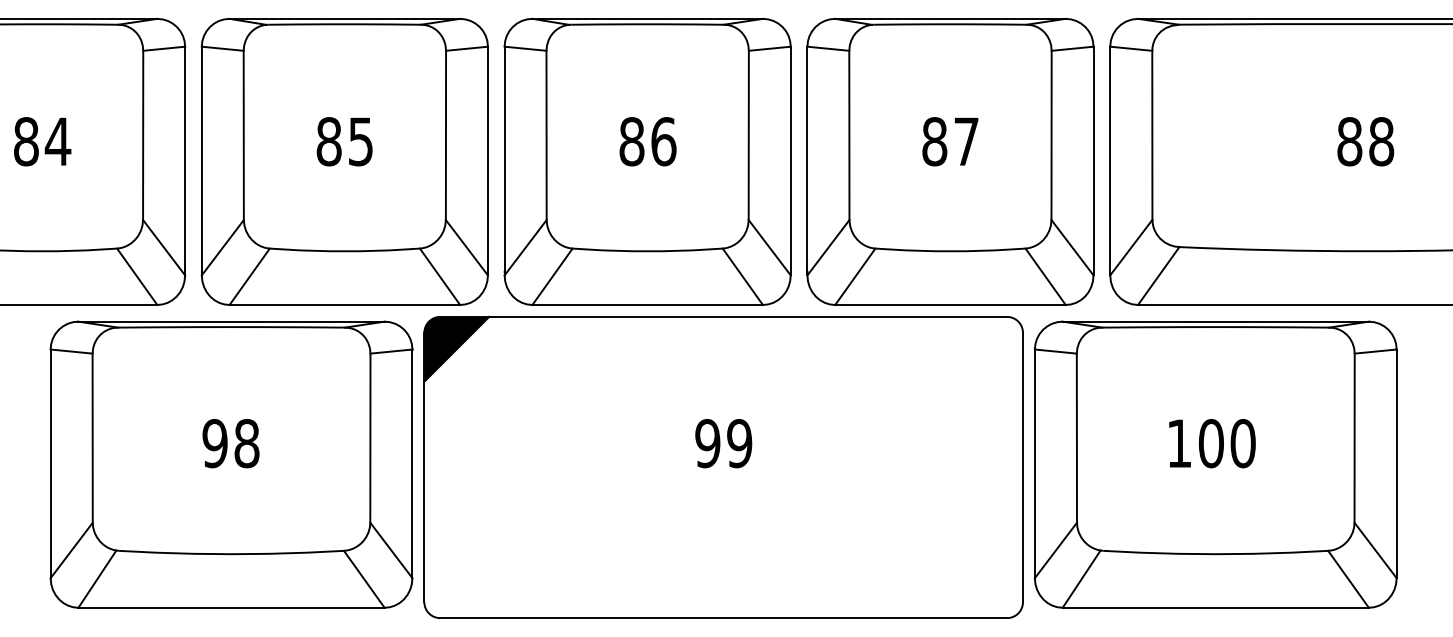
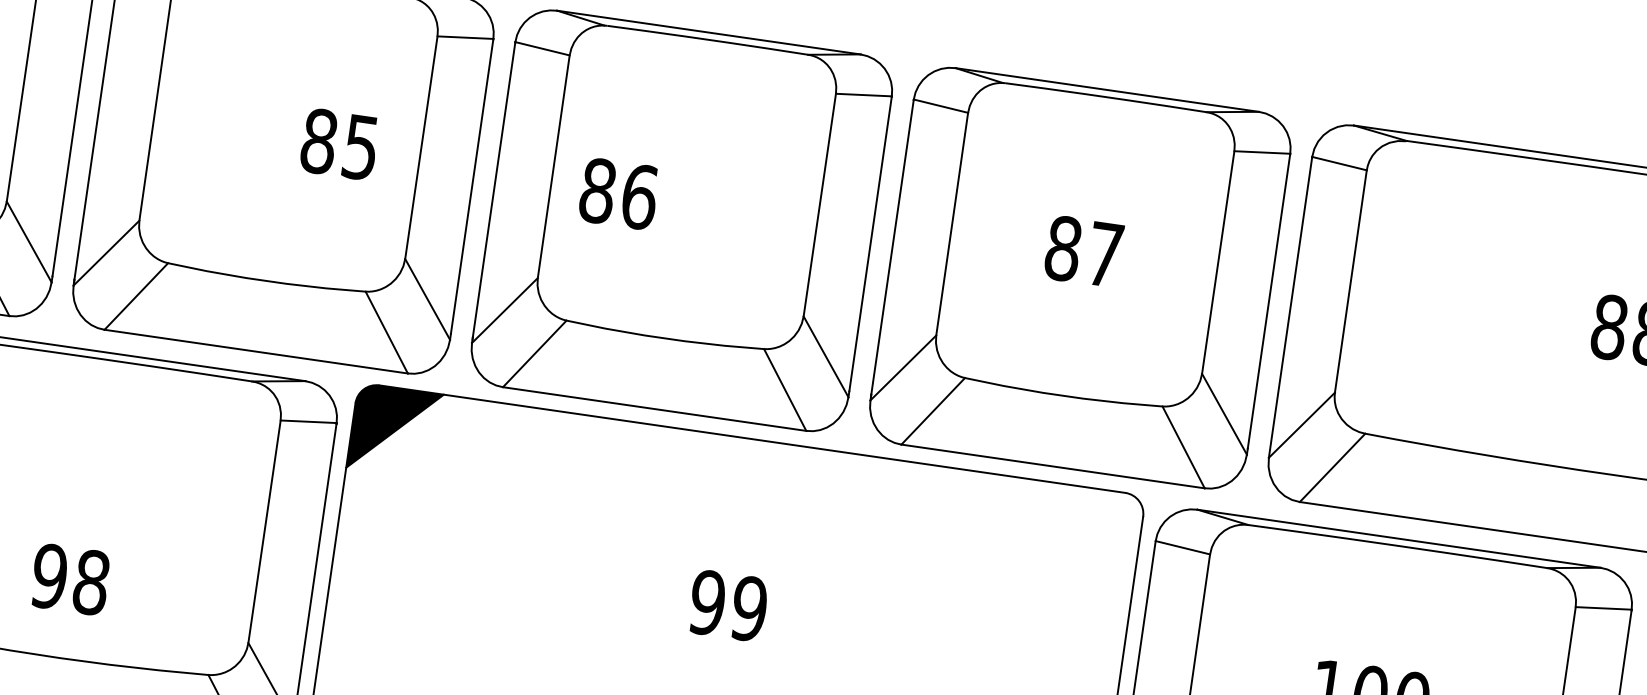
text: (344, 141) -> (339, 144), moved
text: (647, 141) -> (618, 193), moved
text: (230, 443) -> (69, 579), moved

